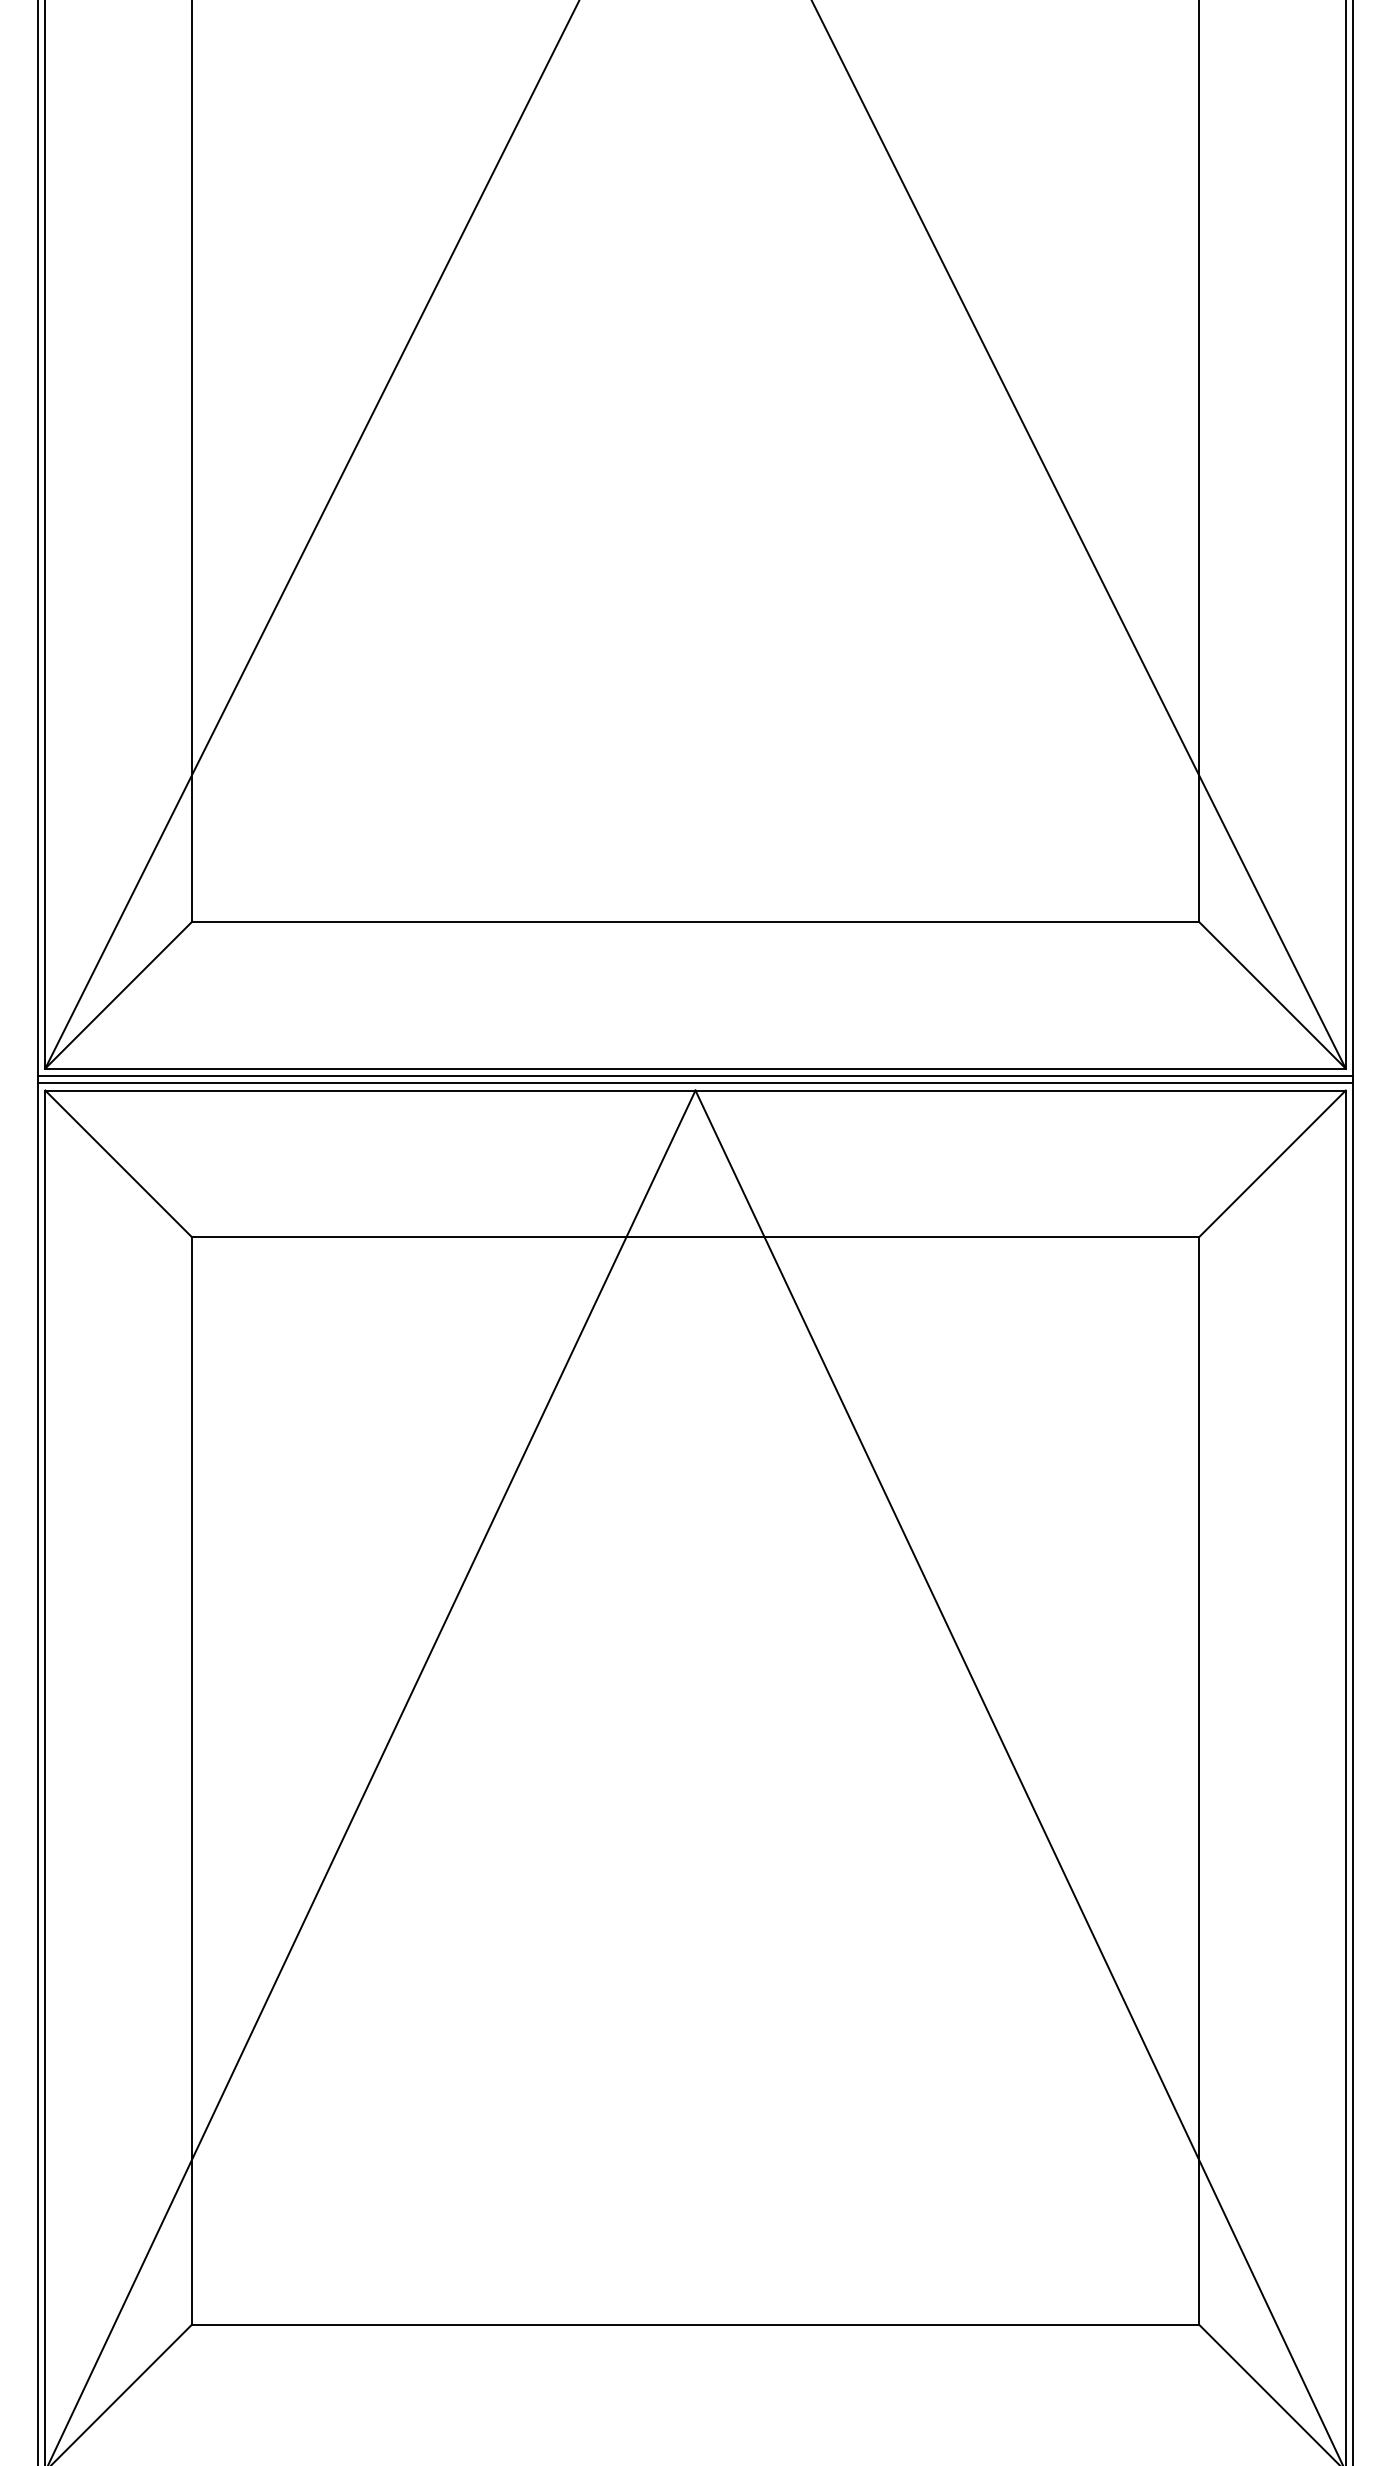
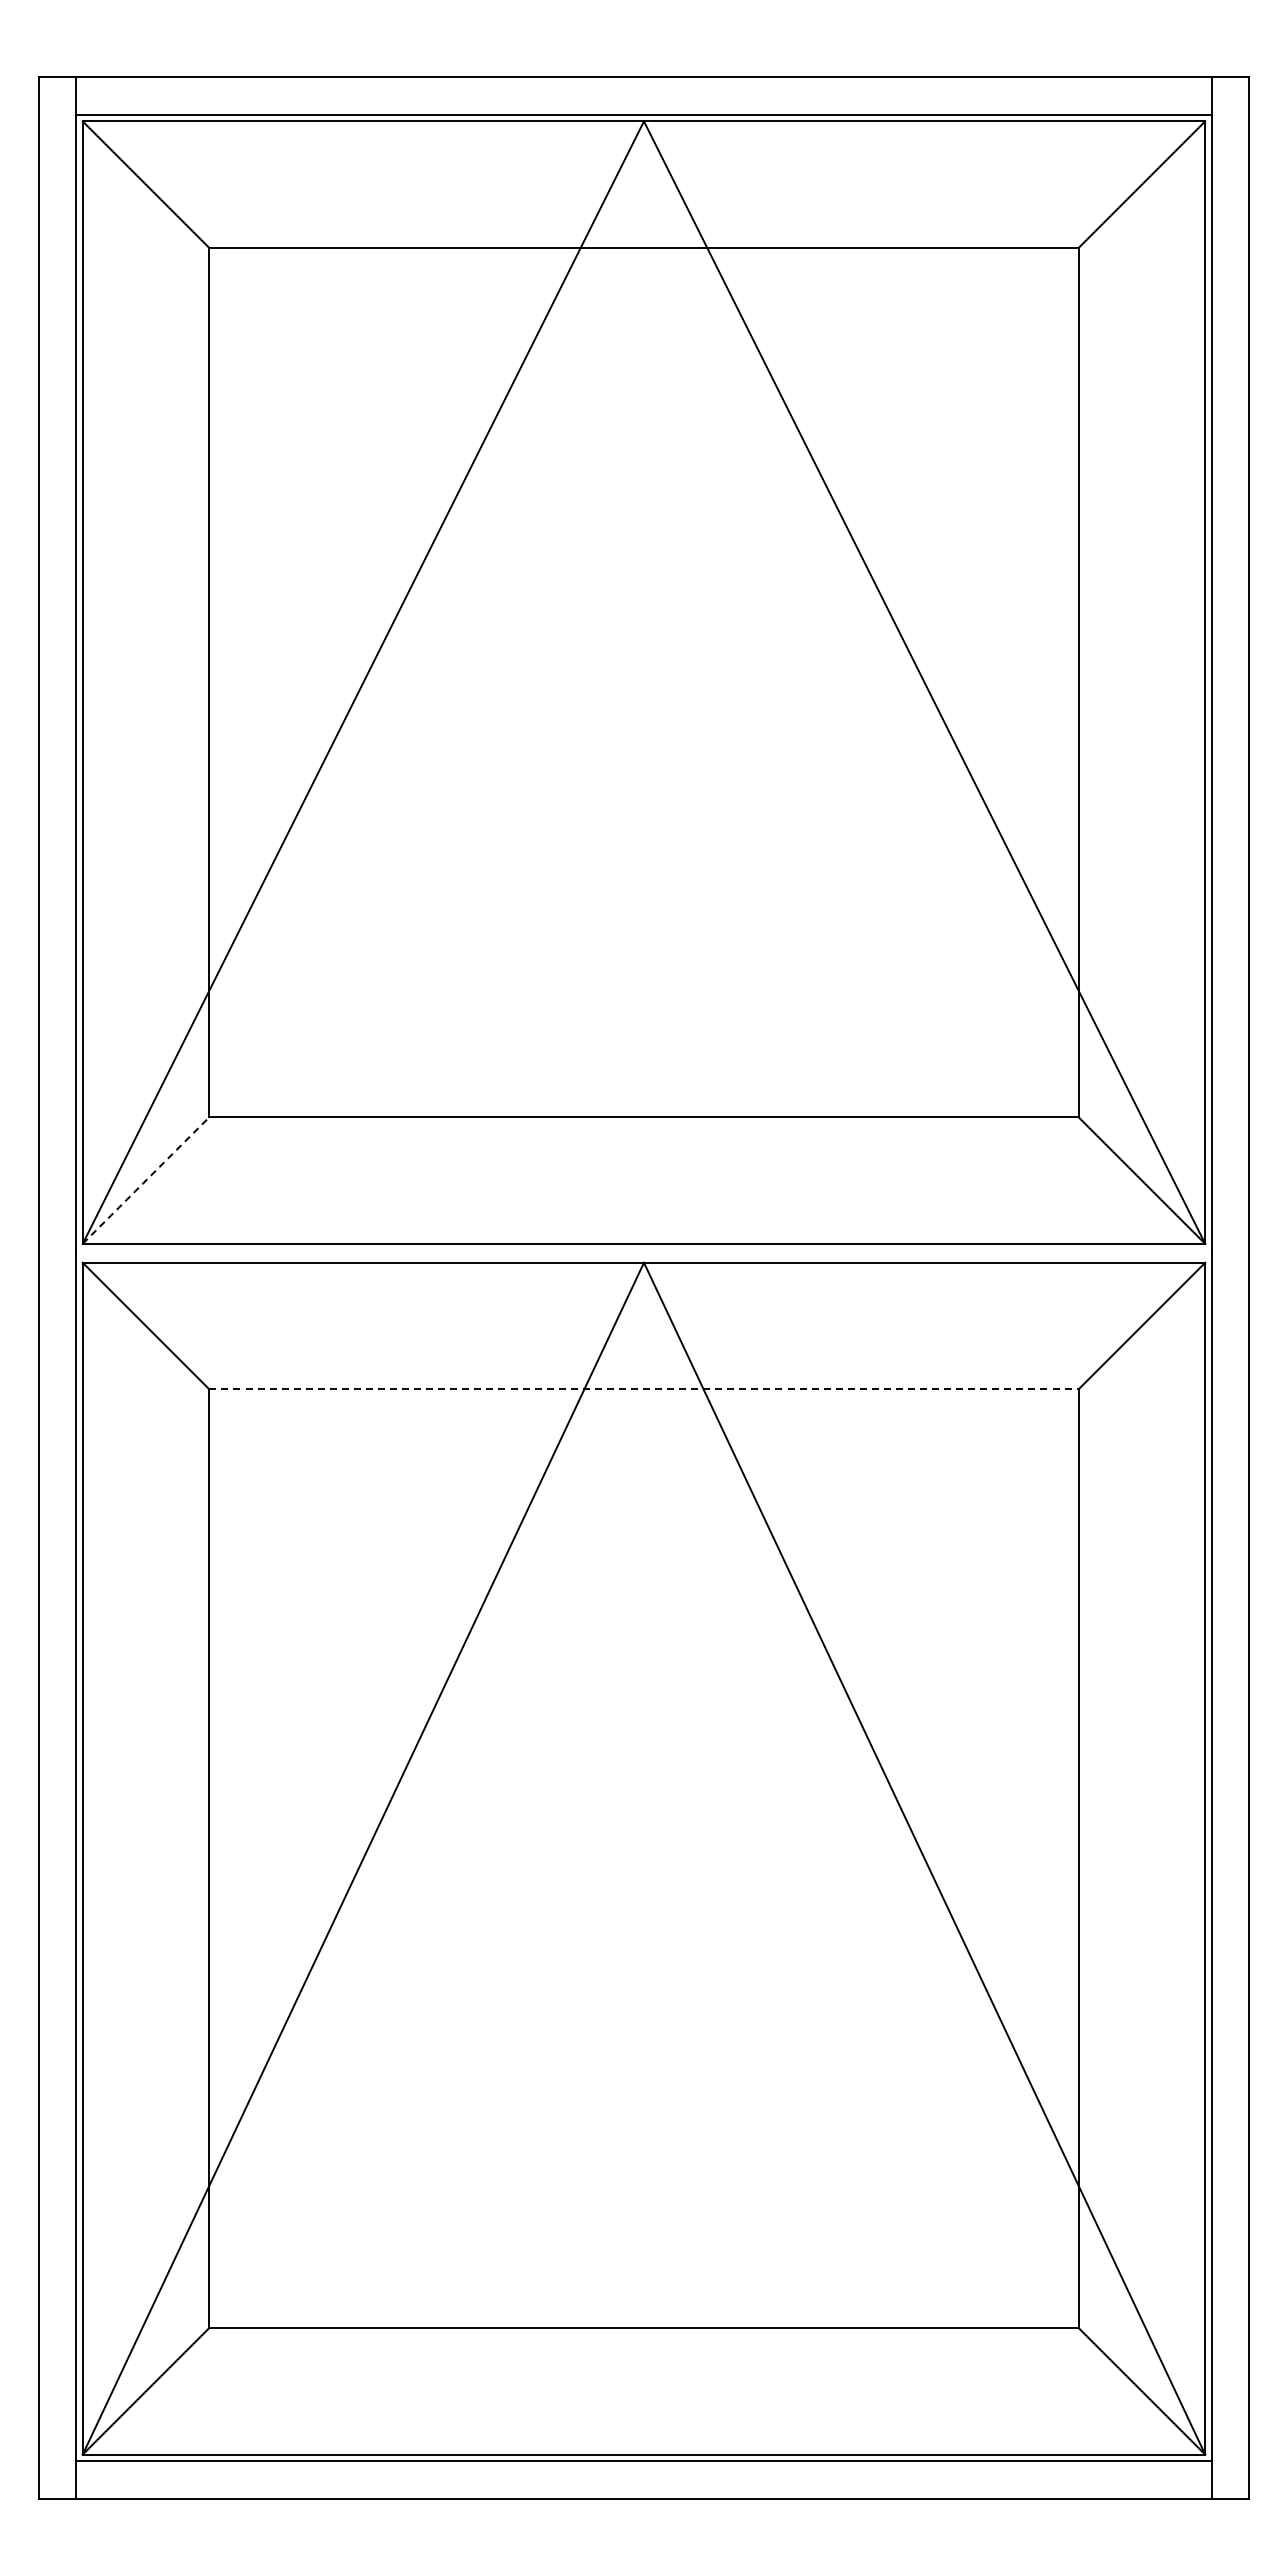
line: (119, 995) -> (146, 1180), solid -> dashed
line: (694, 1076) -> (643, 1250), removed
line: (694, 1083) -> (643, 1256), removed
line: (694, 1237) -> (643, 1389), solid -> dashed

